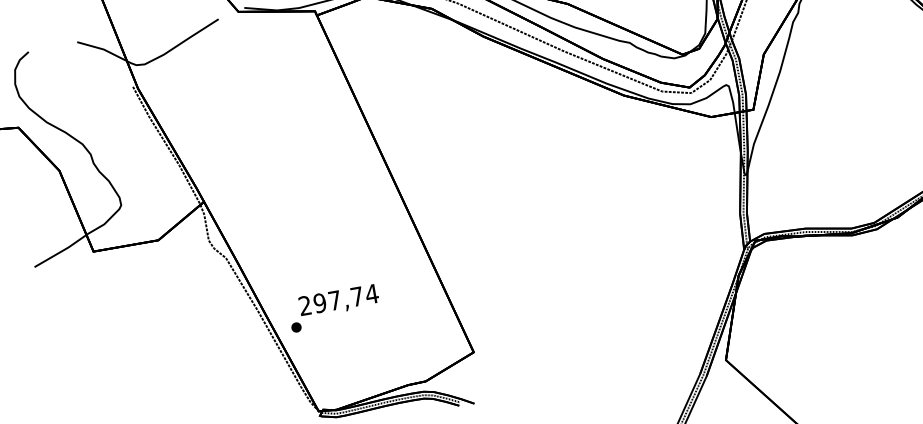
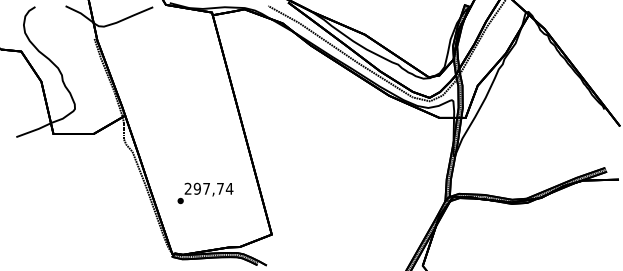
text: (334, 308) -> (205, 193), moved

